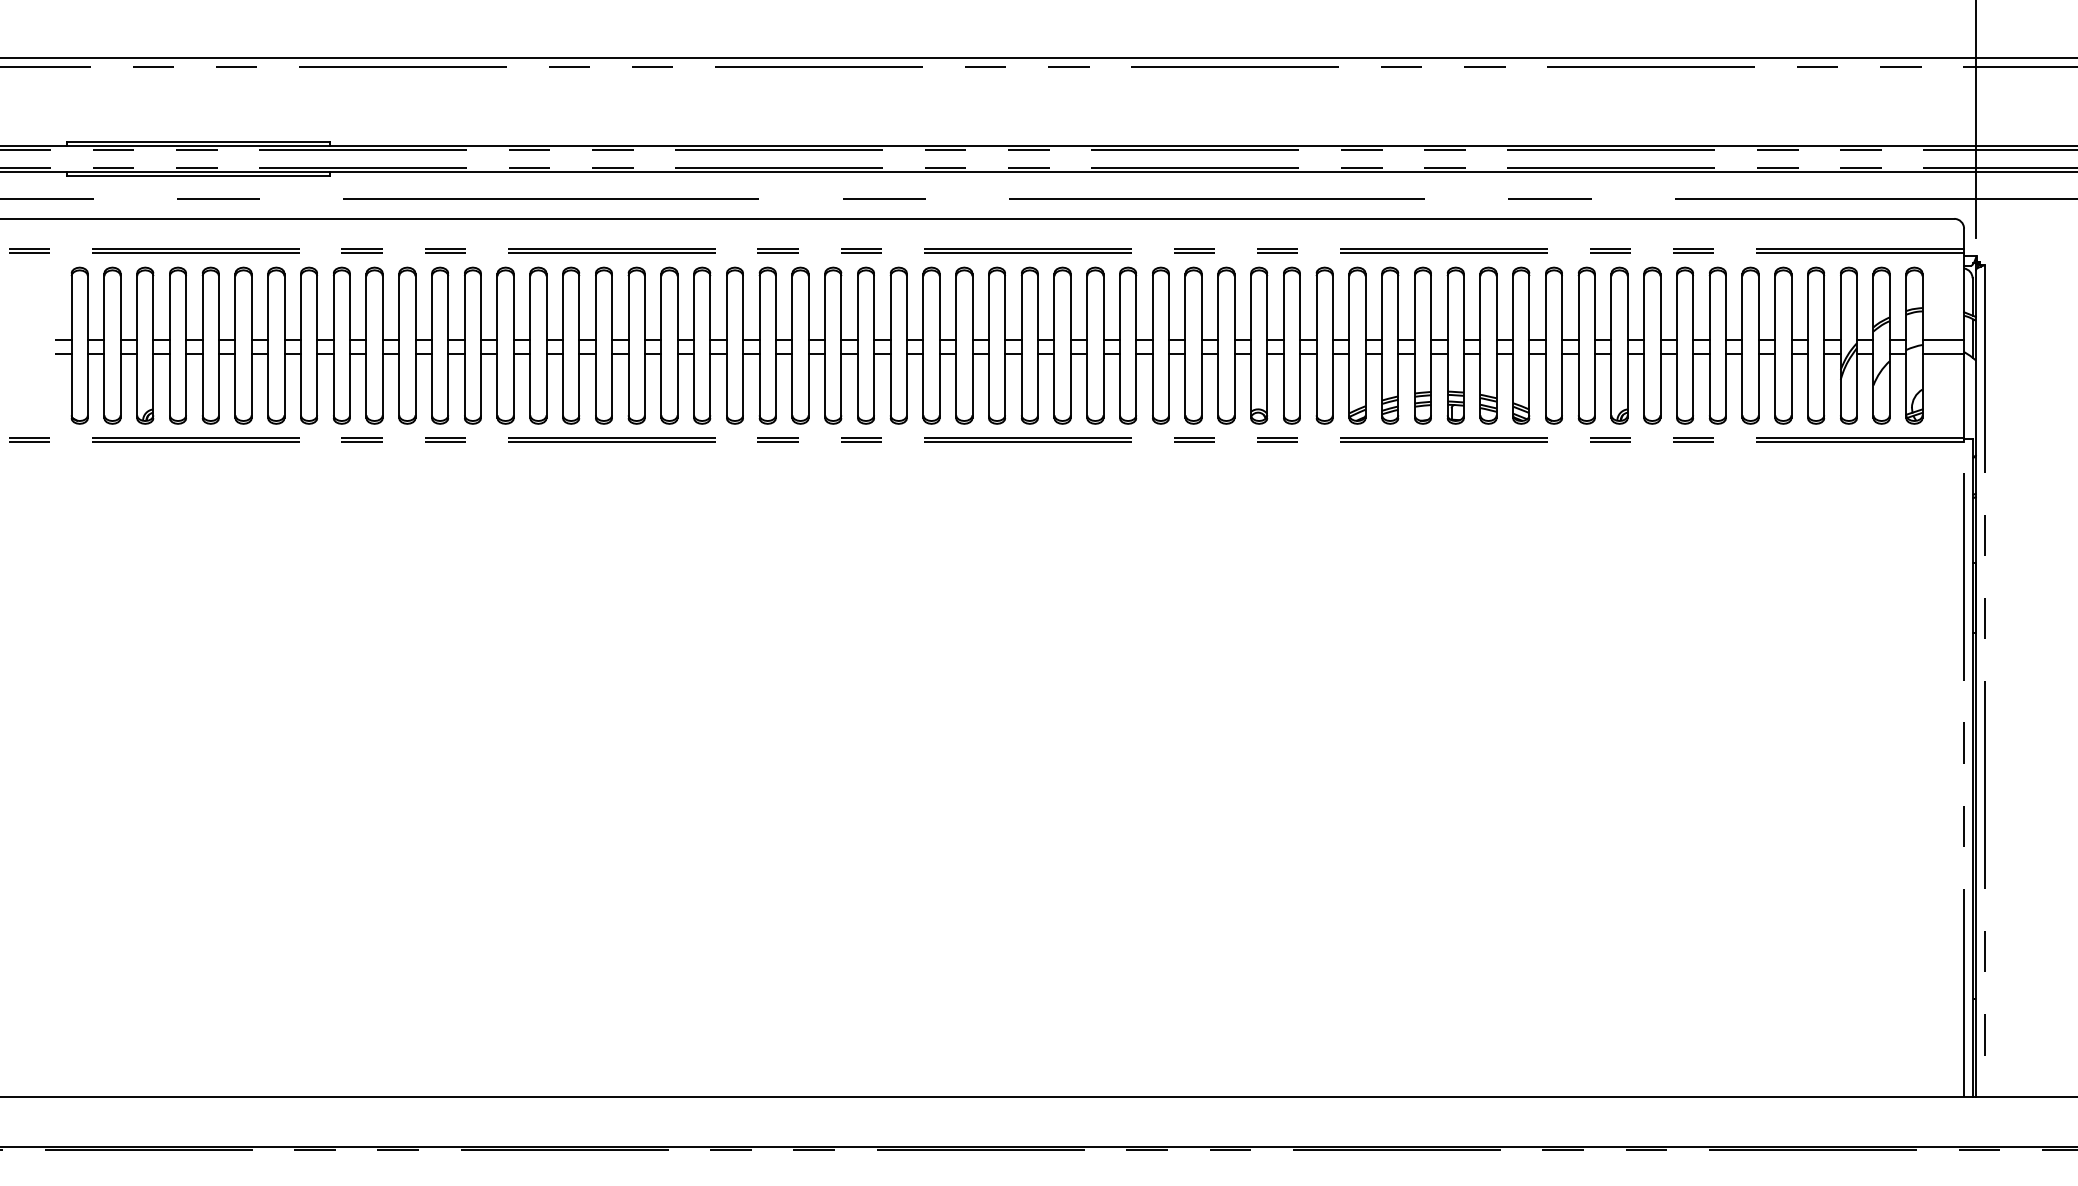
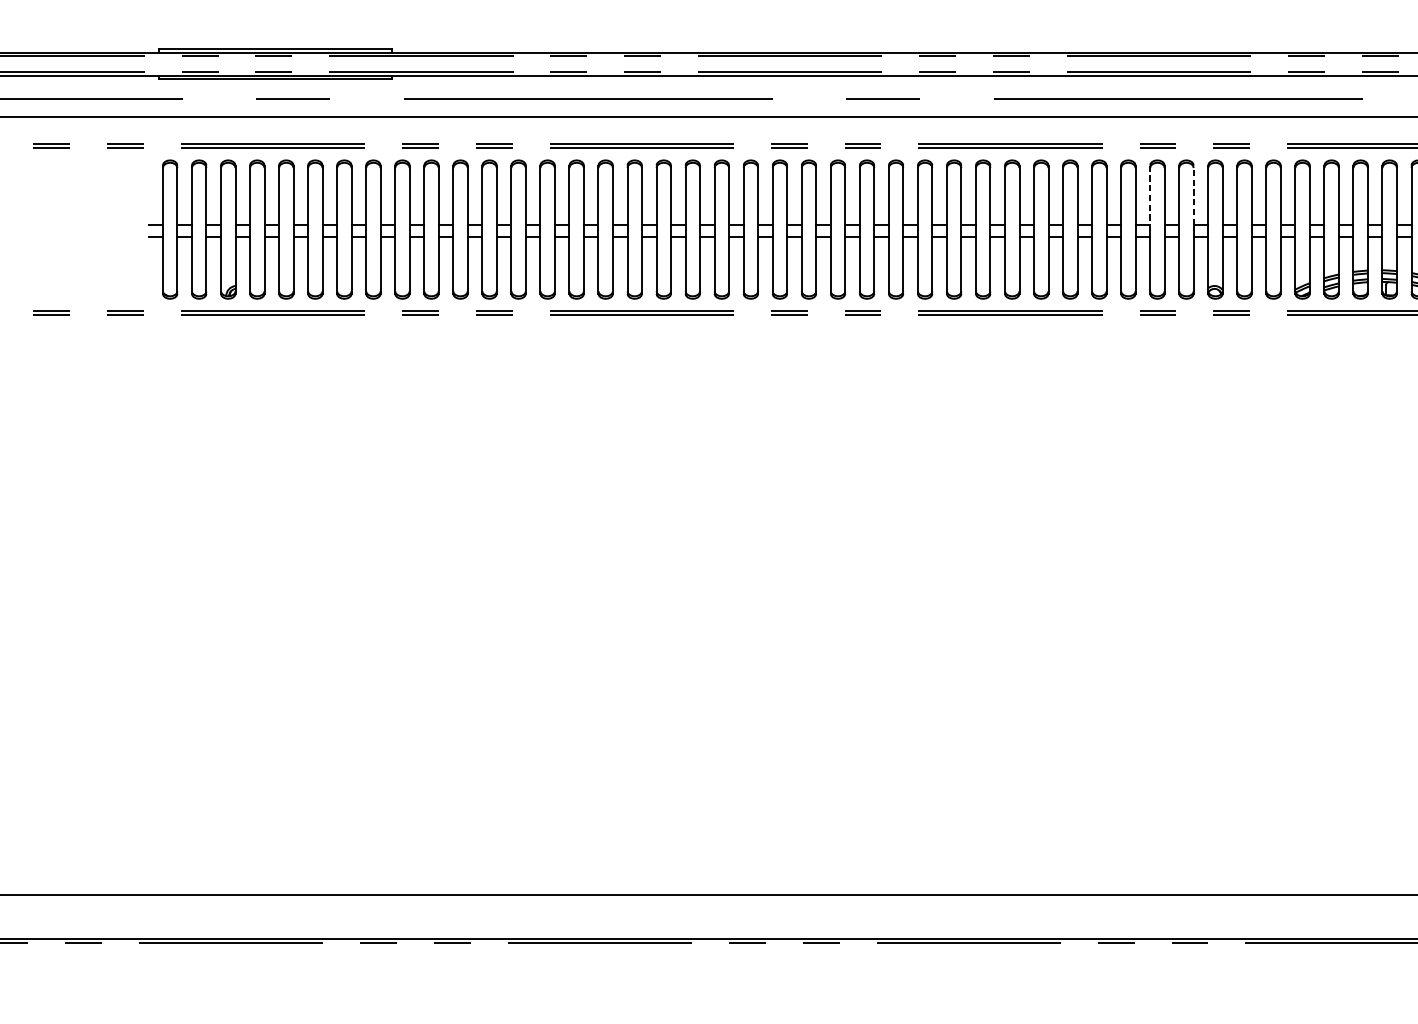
line: (1234, 306) -> (1193, 194), solid -> dashed
line: (1185, 307) -> (1150, 195), solid -> dashed

